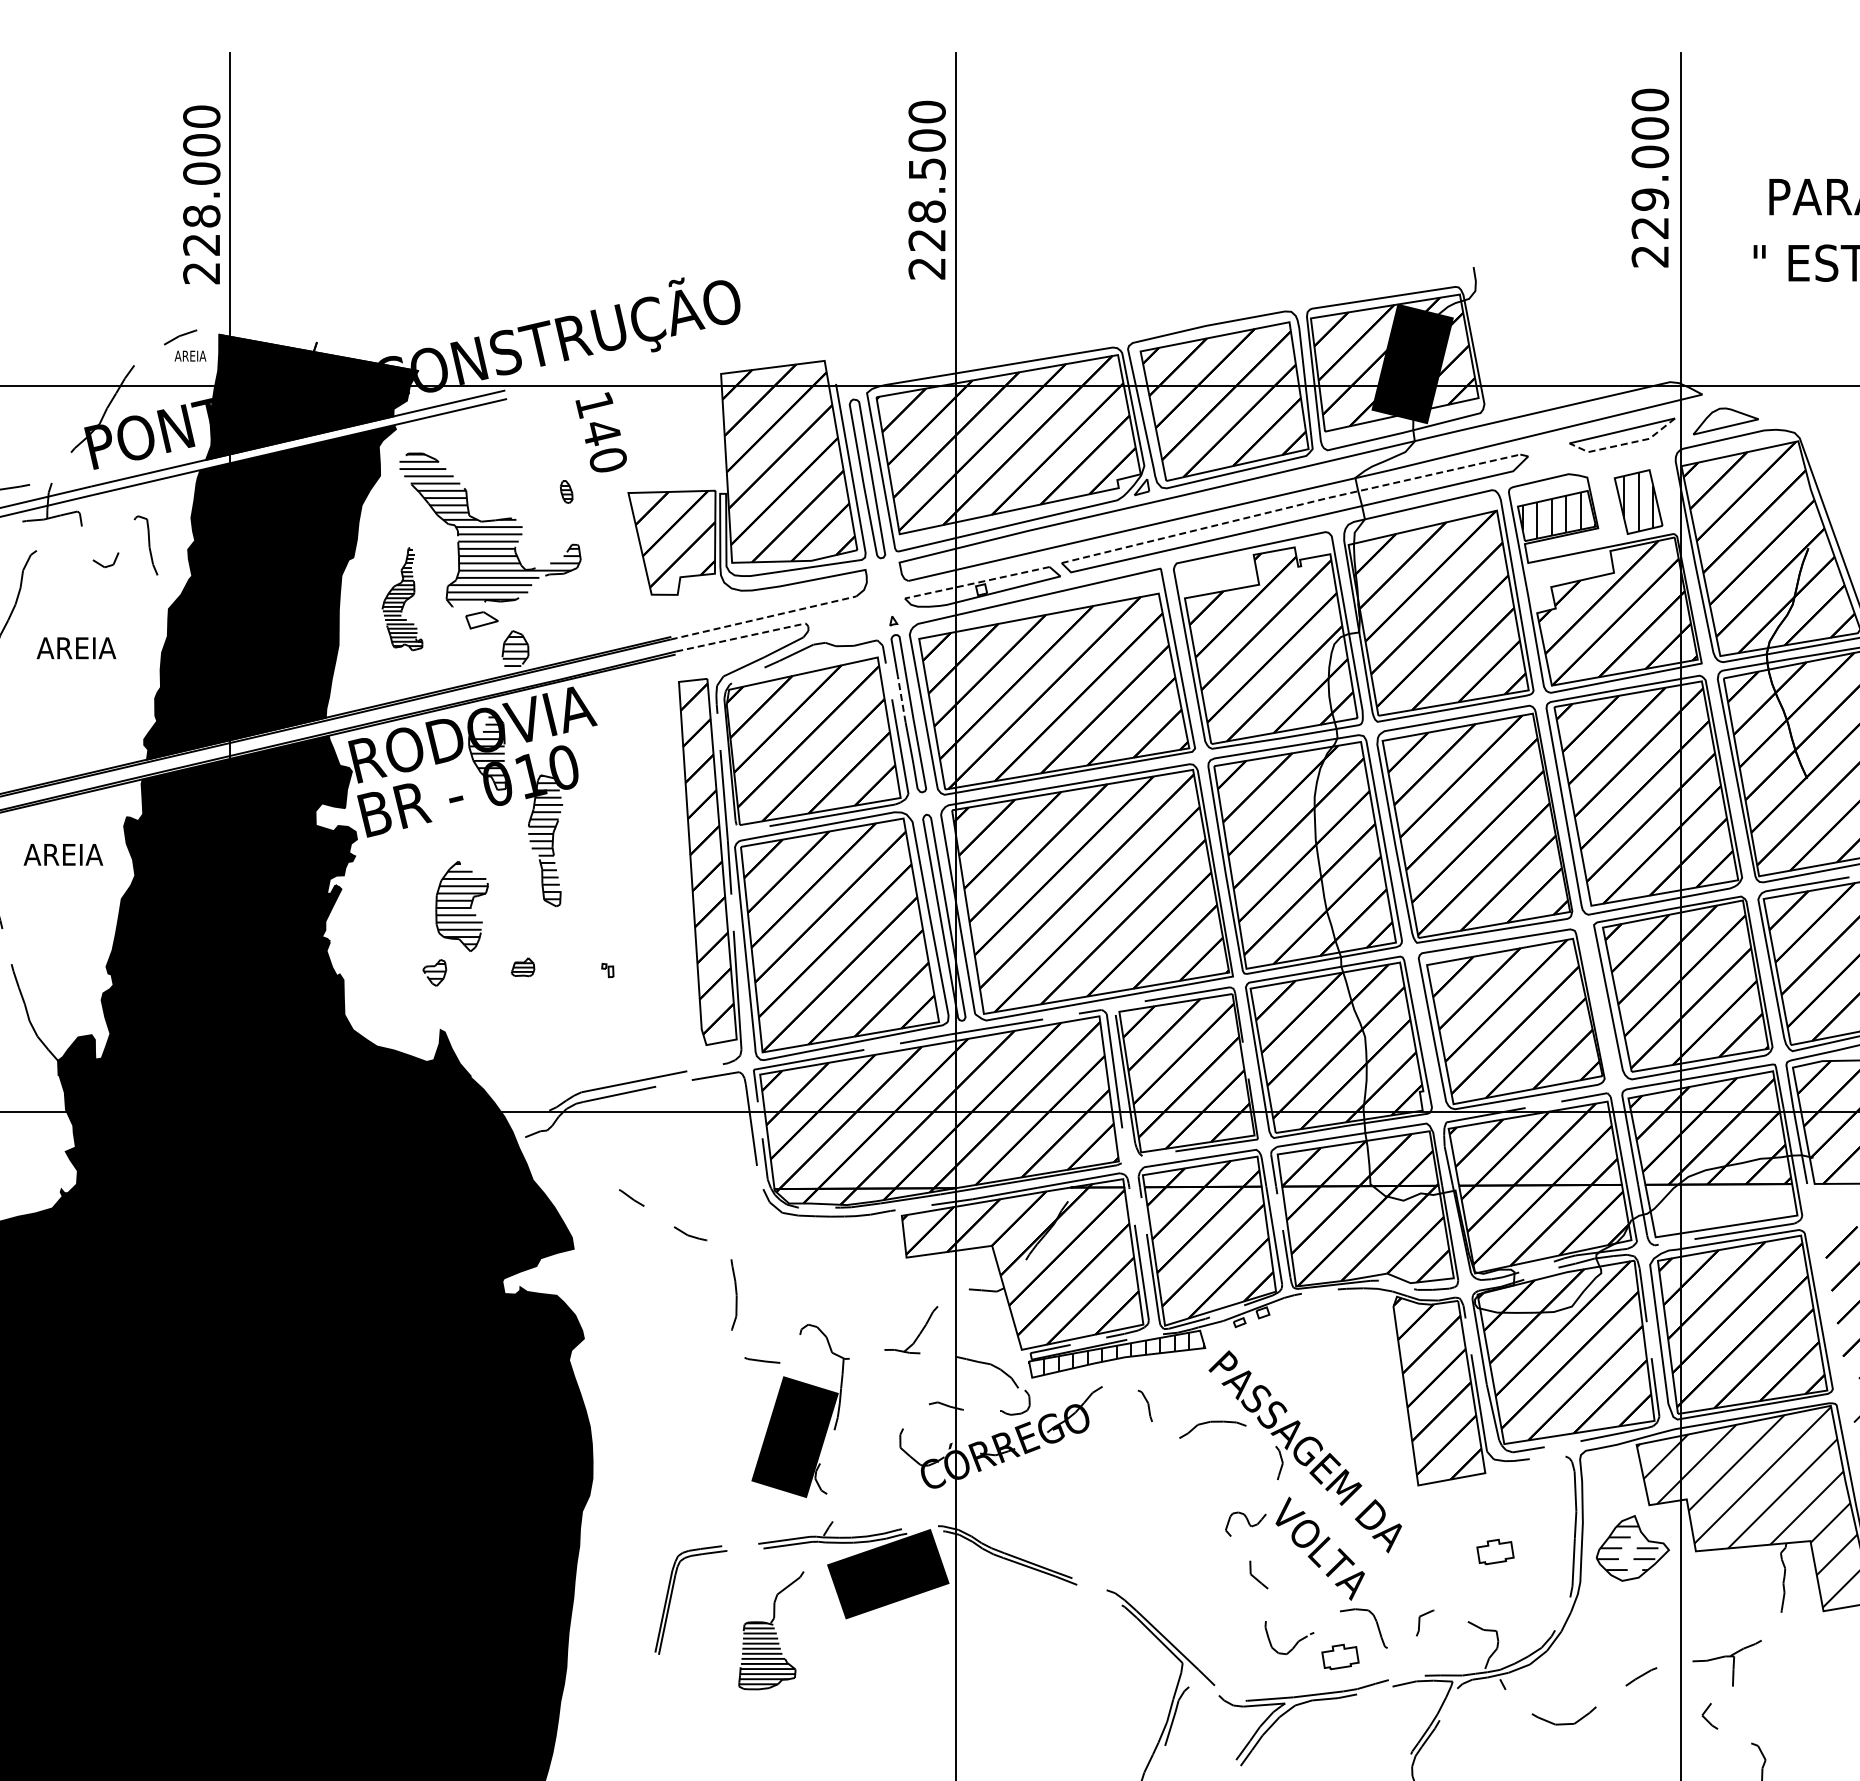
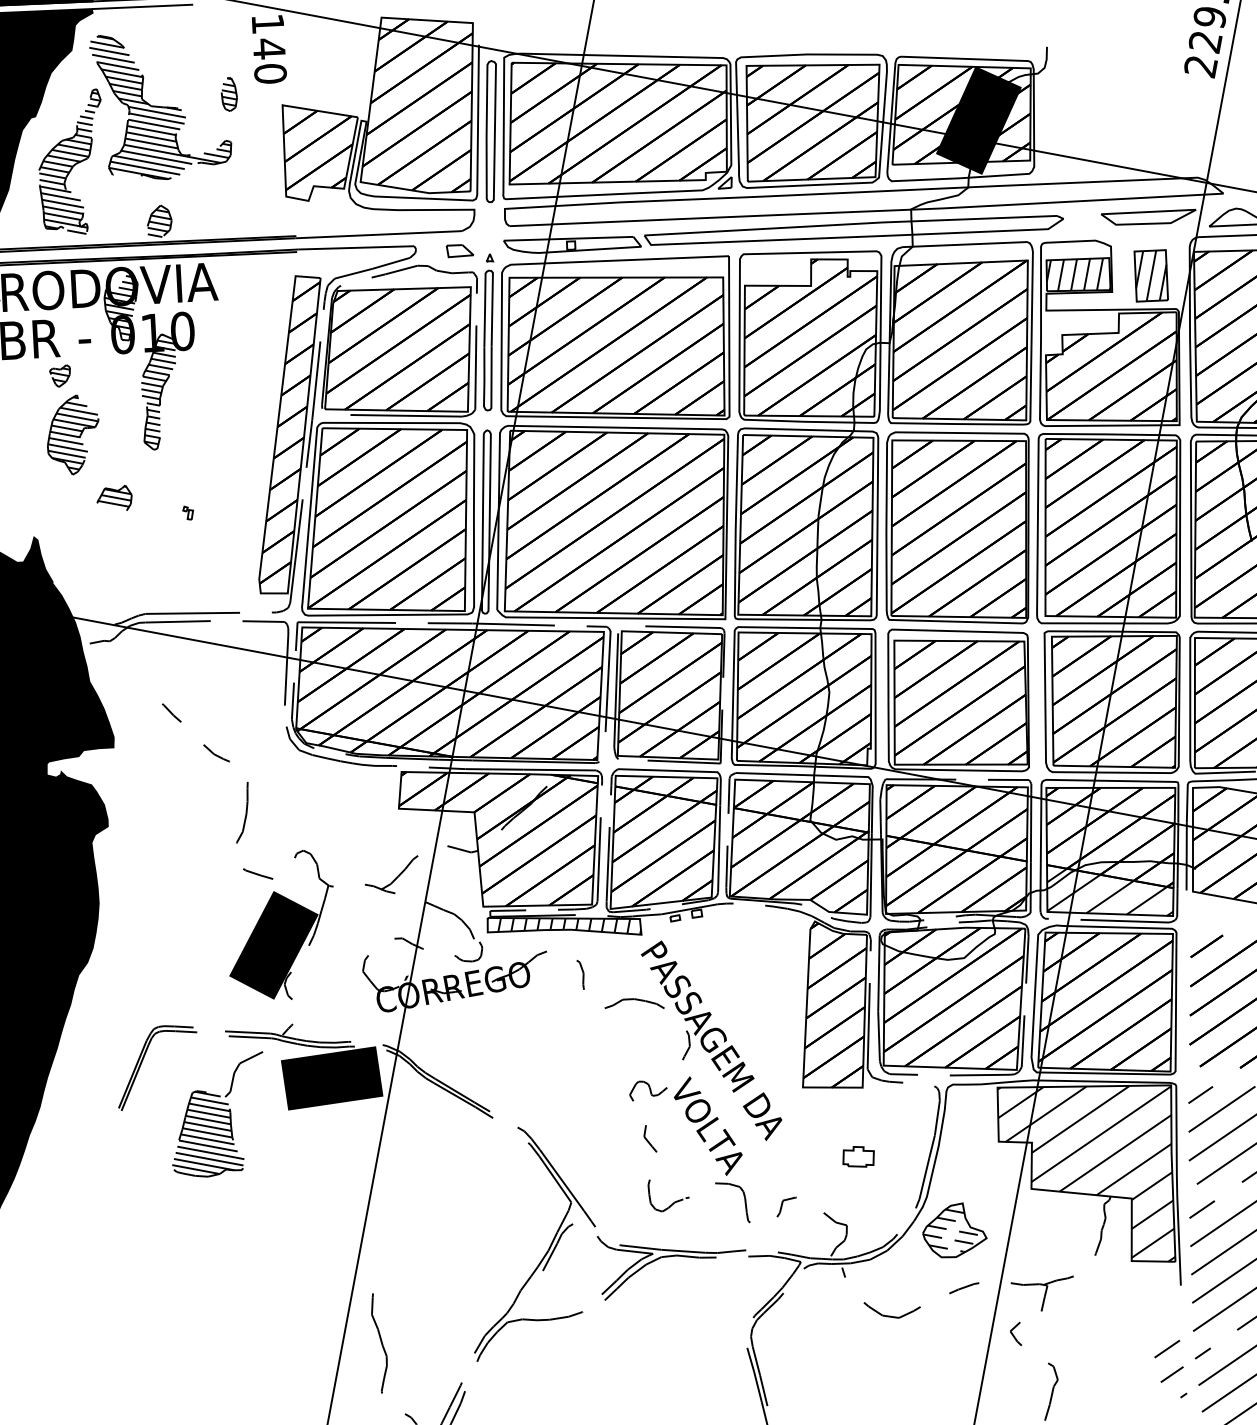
line: (1624, 444) -> (1148, 224), dashed -> solid
part: (566, 491) -> (229, 93), size x1.67
line: (1291, 506) -> (851, 223), dashed -> solid
line: (976, 582) -> (567, 238), dashed -> solid
part: (402, 597) -> (71, 158), size x1.67
line: (764, 617) -> (379, 234), dashed -> solid
part: (481, 620) -> (459, 252), moved
line: (741, 637) -> (356, 247), dashed -> solid
line: (901, 699) -> (484, 327), dashed -> solid
part: (522, 966) -> (115, 496), size x1.67
part: (434, 972) -> (59, 375), moved
hatch: (1722, 1210) -> (1109, 899), added
part: (1632, 1548) -> (955, 1231), moved
part: (767, 1635) -> (218, 1111), size x1.43
part: (1340, 1656) -> (708, 1222), removed

